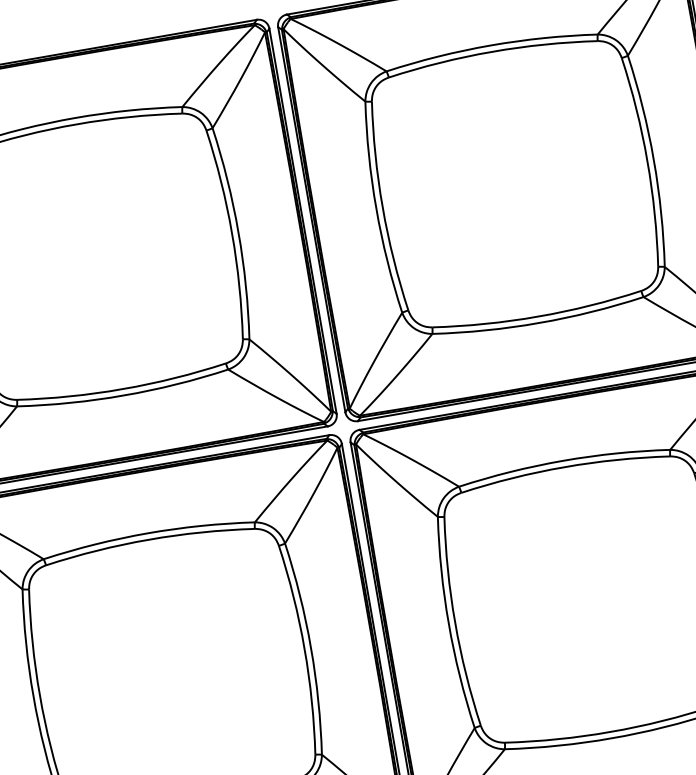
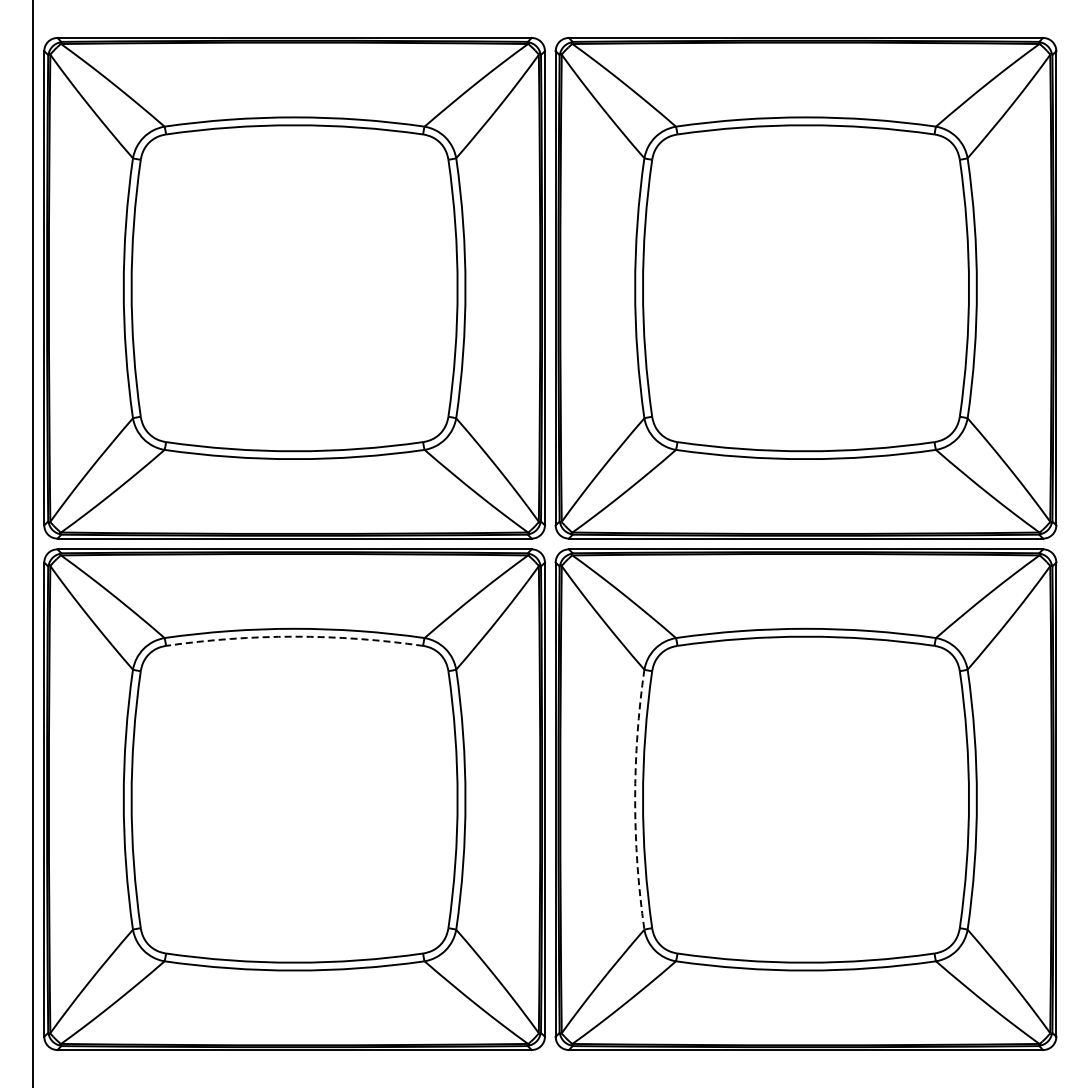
arc: (149, 539) -> (294, 636), solid -> dashed
arc: (449, 623) -> (635, 799), solid -> dashed

